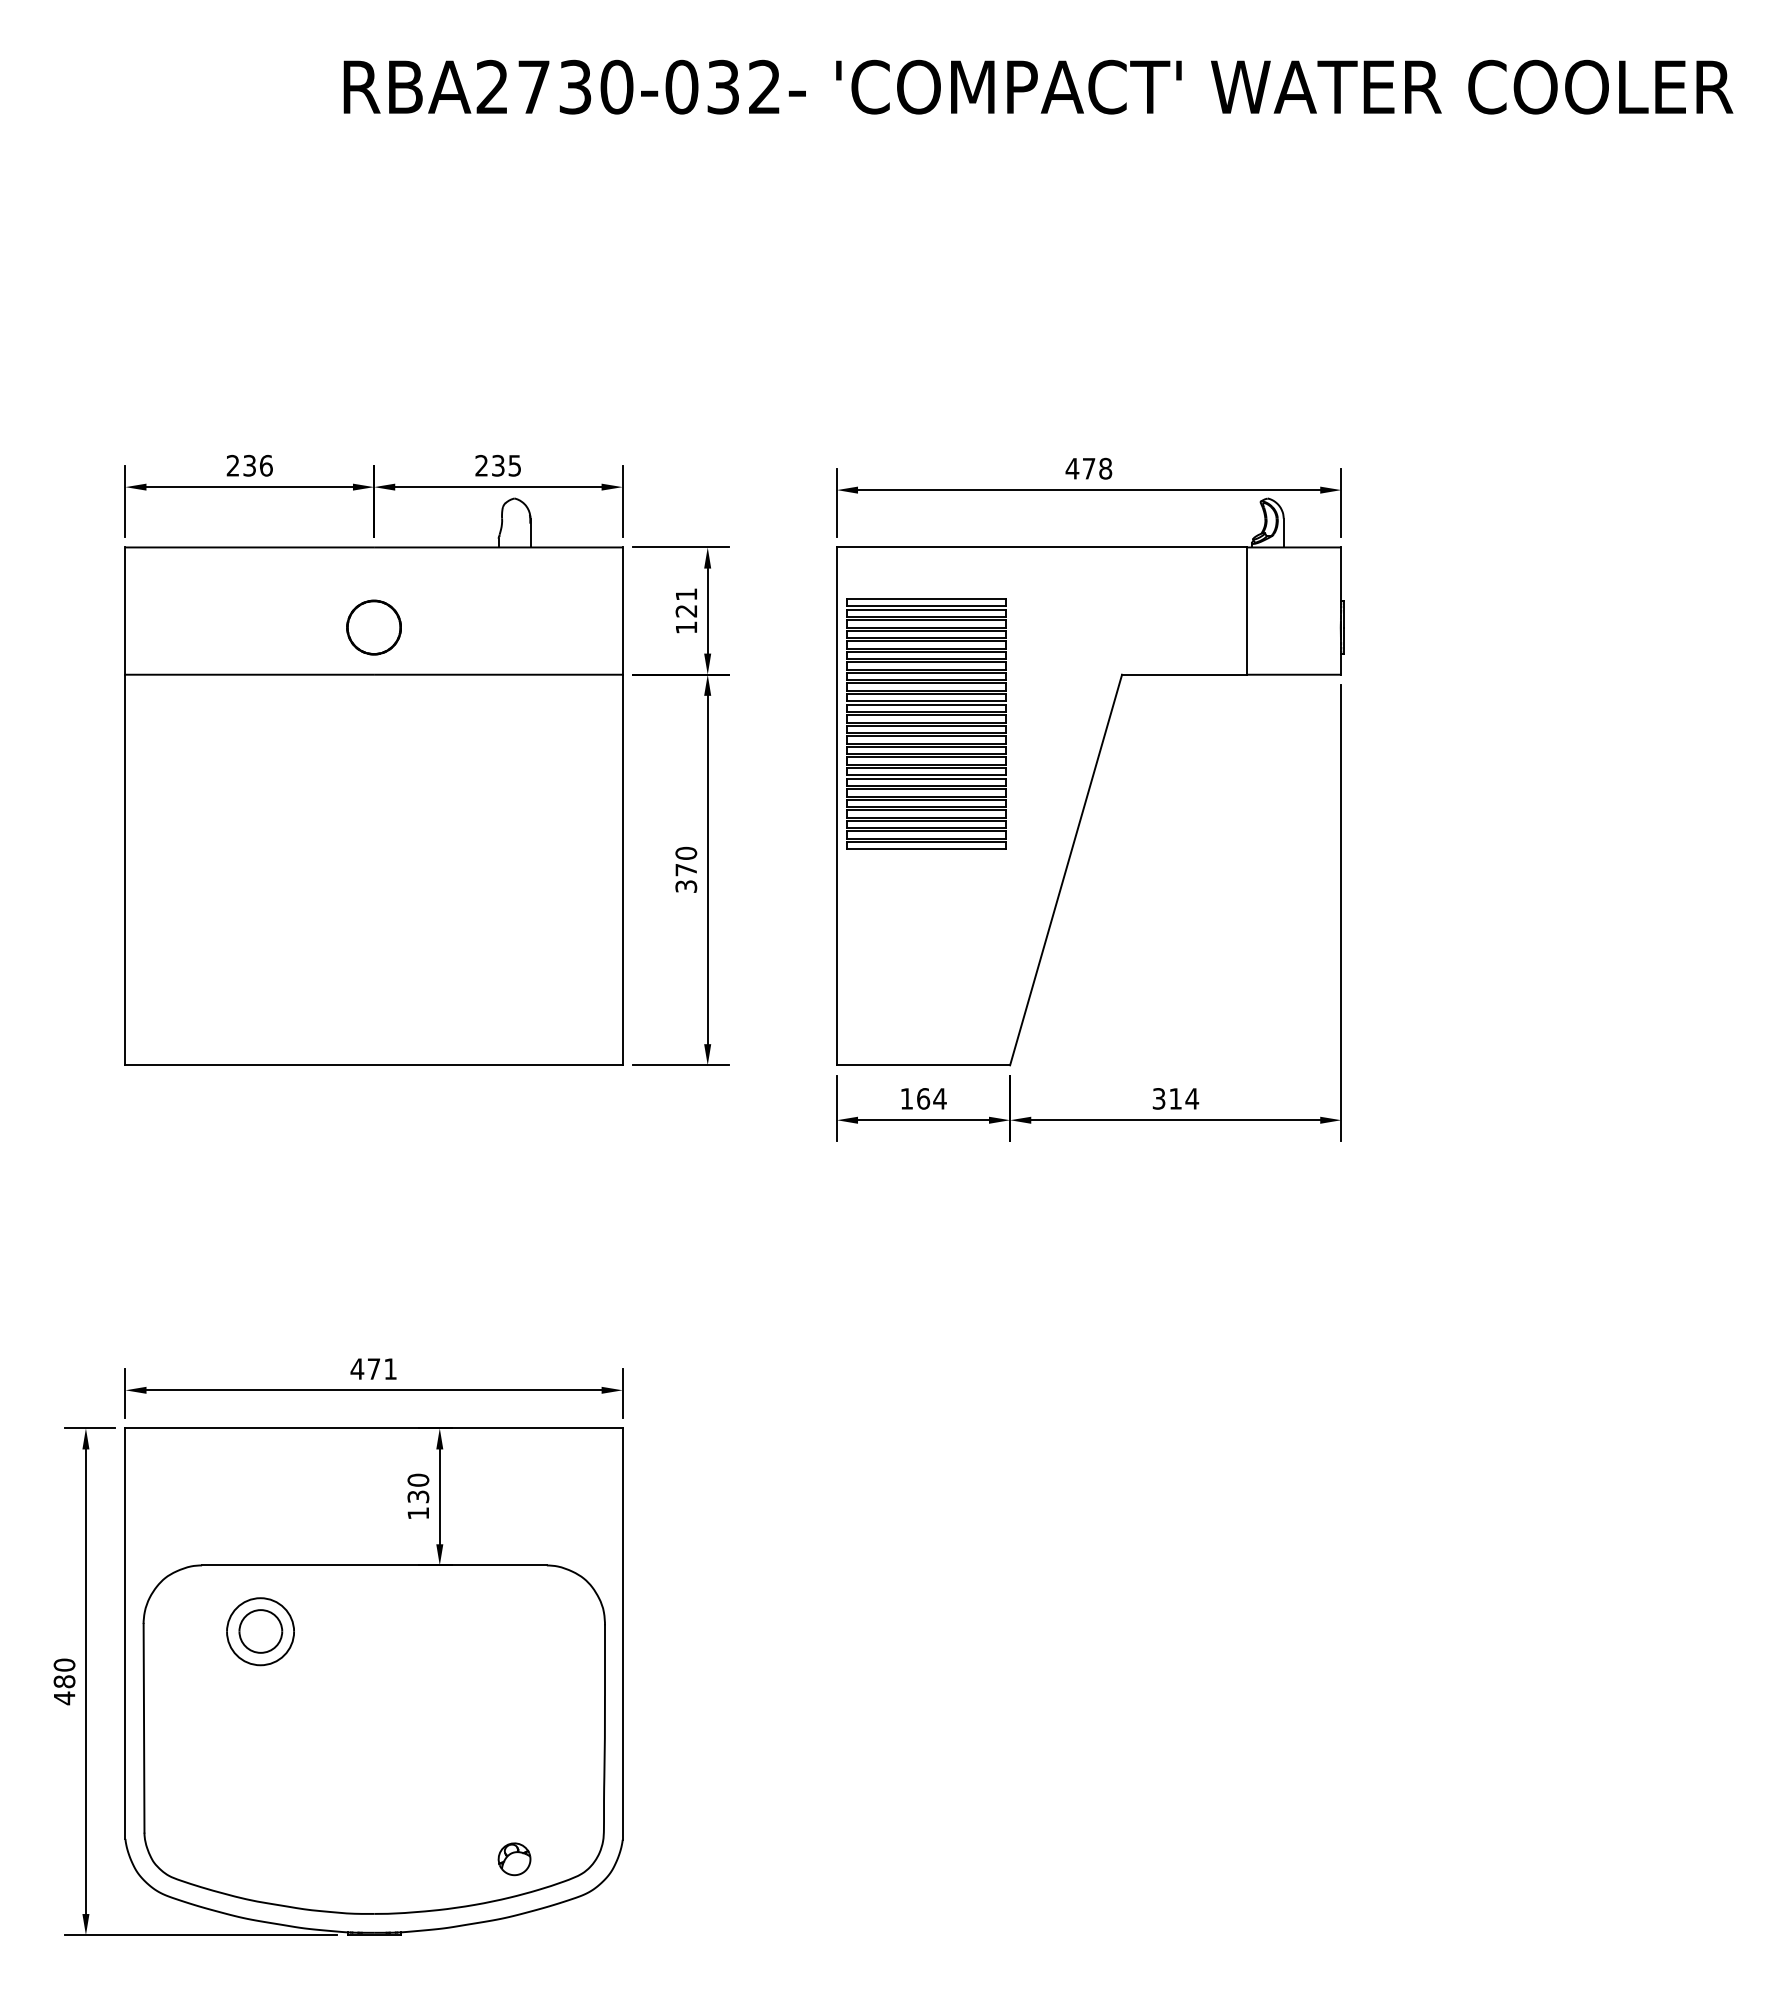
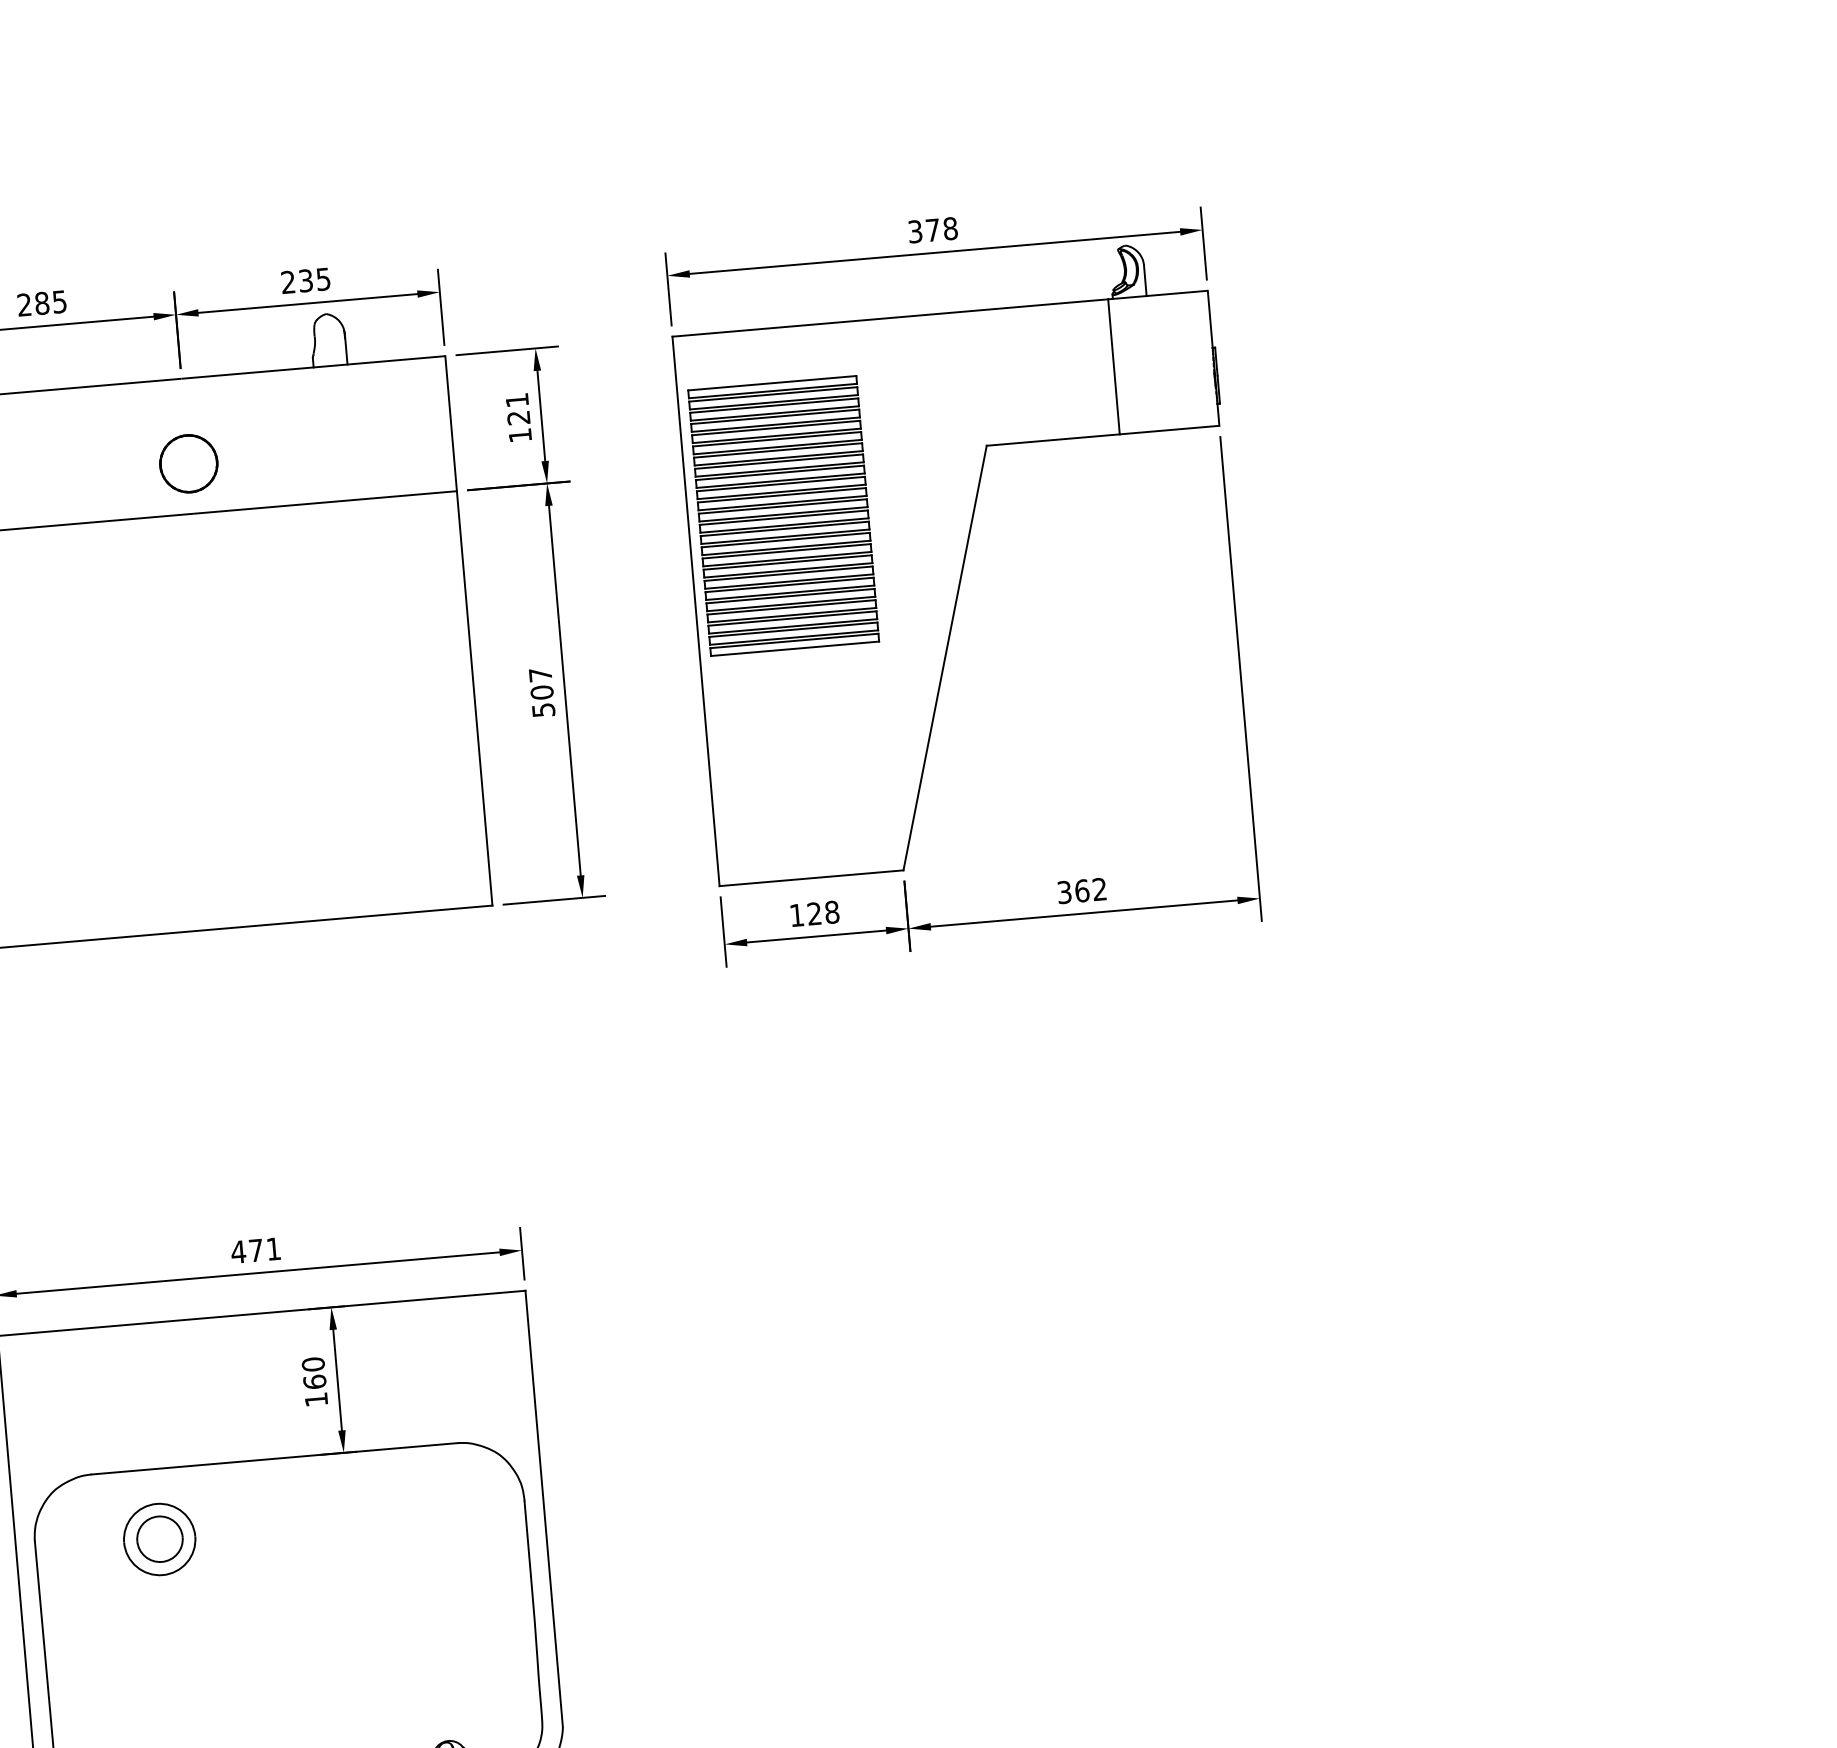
text: (257, 465) -> (50, 302), 236 -> 285
text: (1072, 468) -> (915, 231), 478 -> 378
text: (686, 869) -> (542, 692), 370 -> 507
text: (931, 1098) -> (823, 912), 164 -> 128
text: (1184, 1098) -> (1091, 889), 314 -> 362
text: (418, 1496) -> (314, 1381), 130 -> 160

